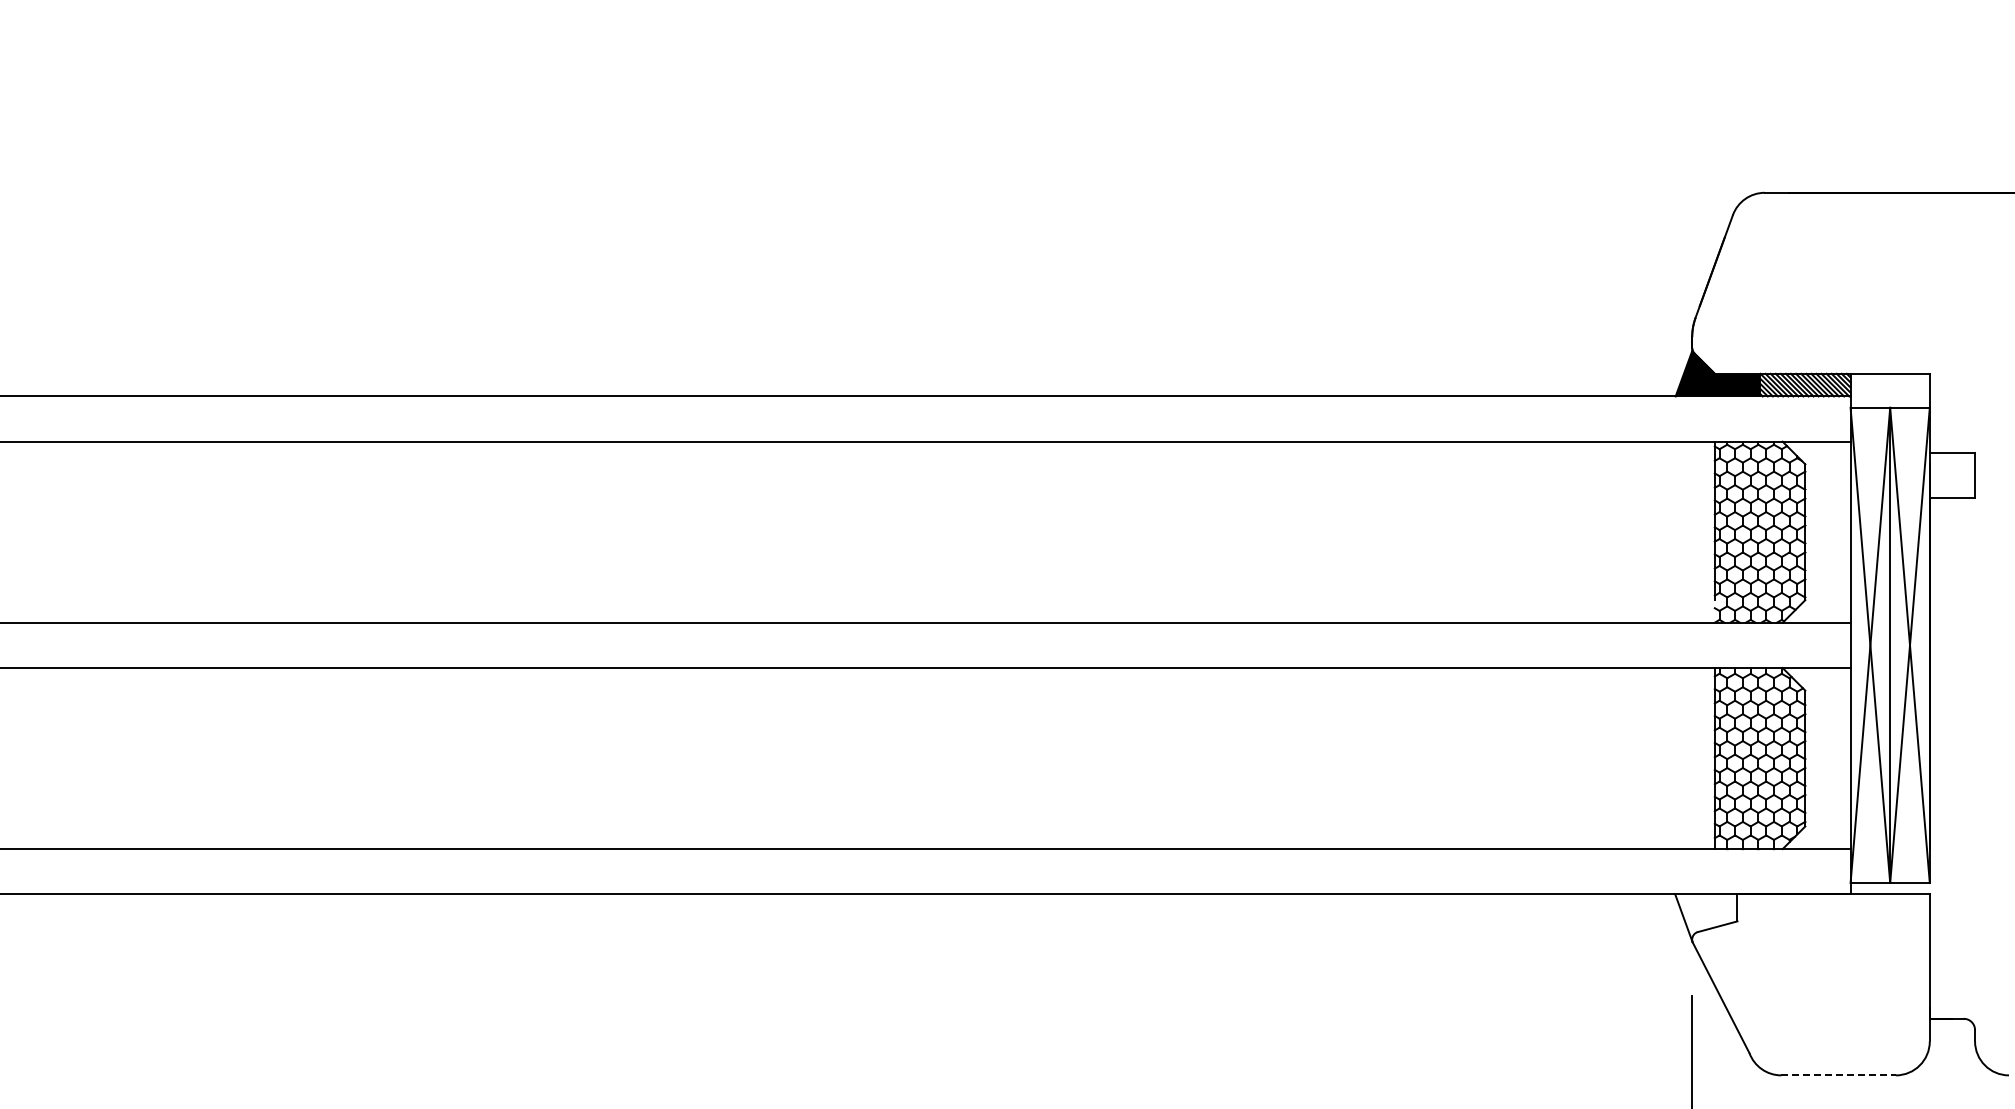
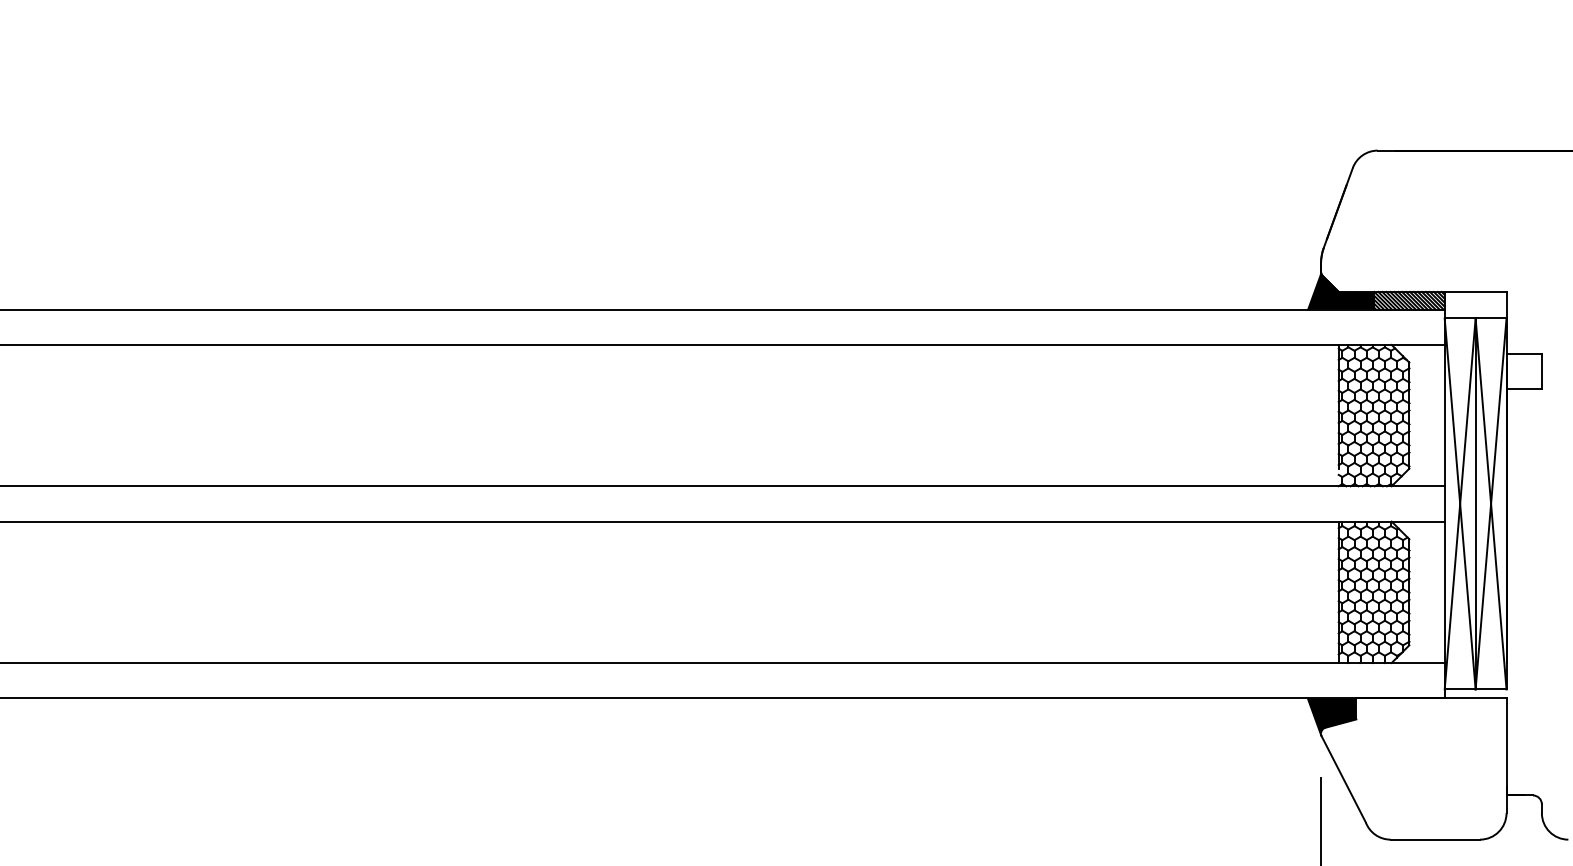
fill: (1706, 918) -> (1332, 717), added
line: (1839, 1075) -> (1436, 839), dashed -> solid

